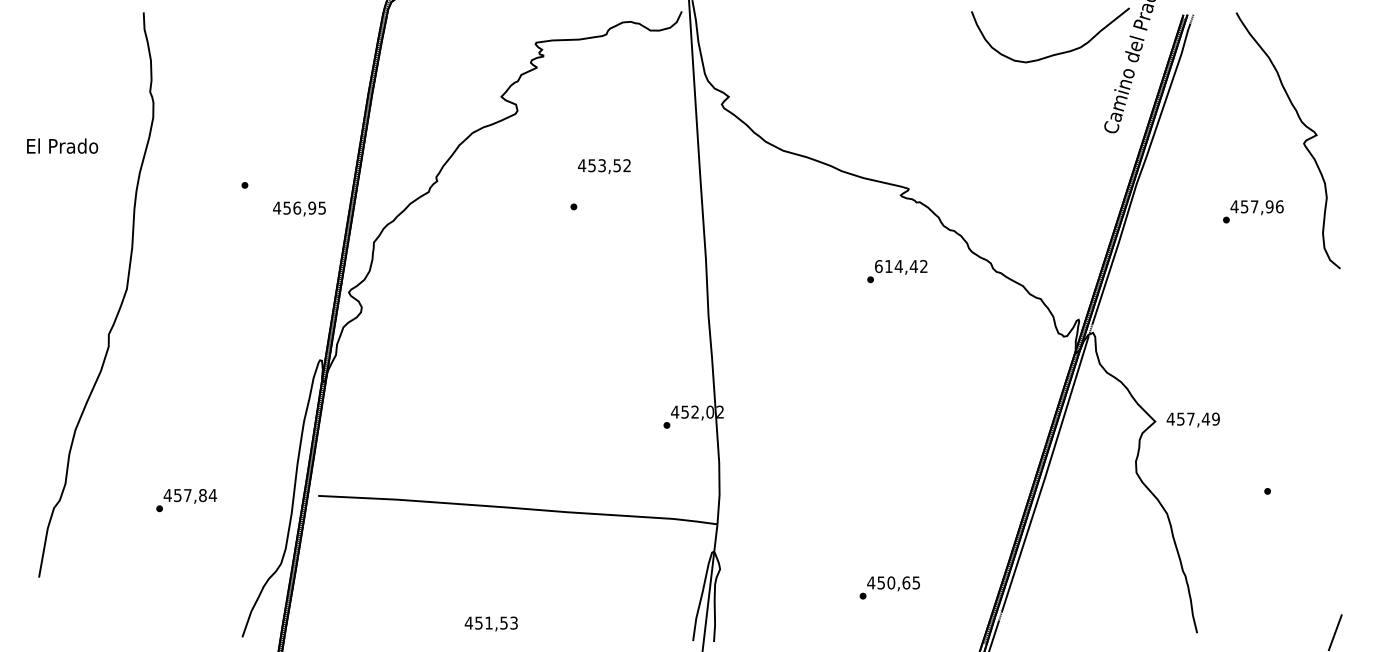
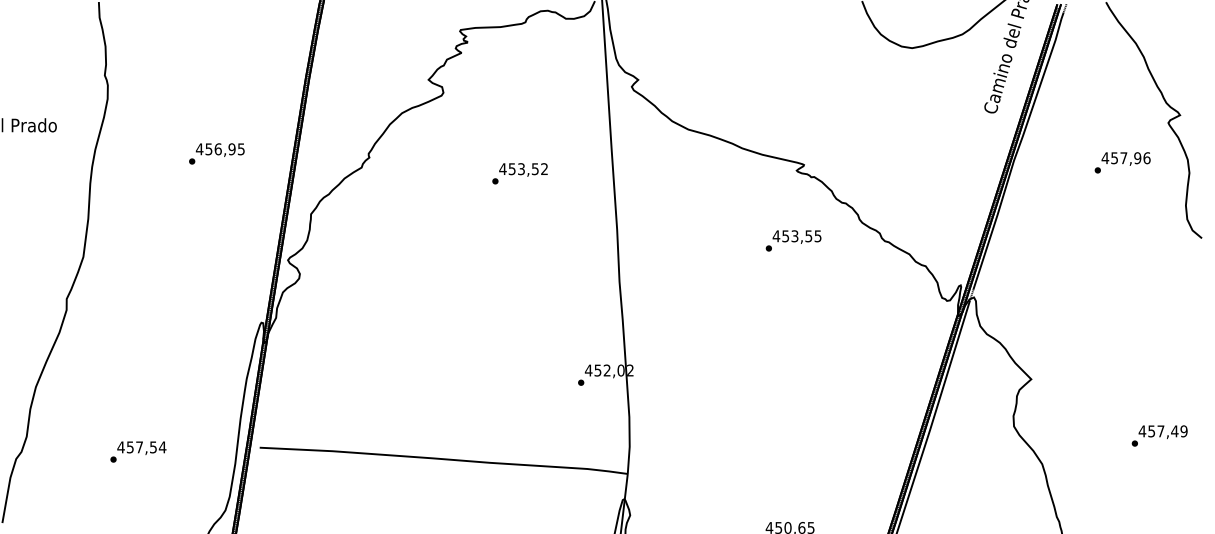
text: (604, 166) -> (523, 169), moved
text: (299, 208) -> (220, 149), moved
text: (1253, 211) -> (1122, 162), moved
text: (900, 266) -> (796, 236), 614,42 -> 453,55
text: (1192, 419) -> (1162, 431), moved
text: (202, 495) -> (153, 447), 457,84 -> 457,54

